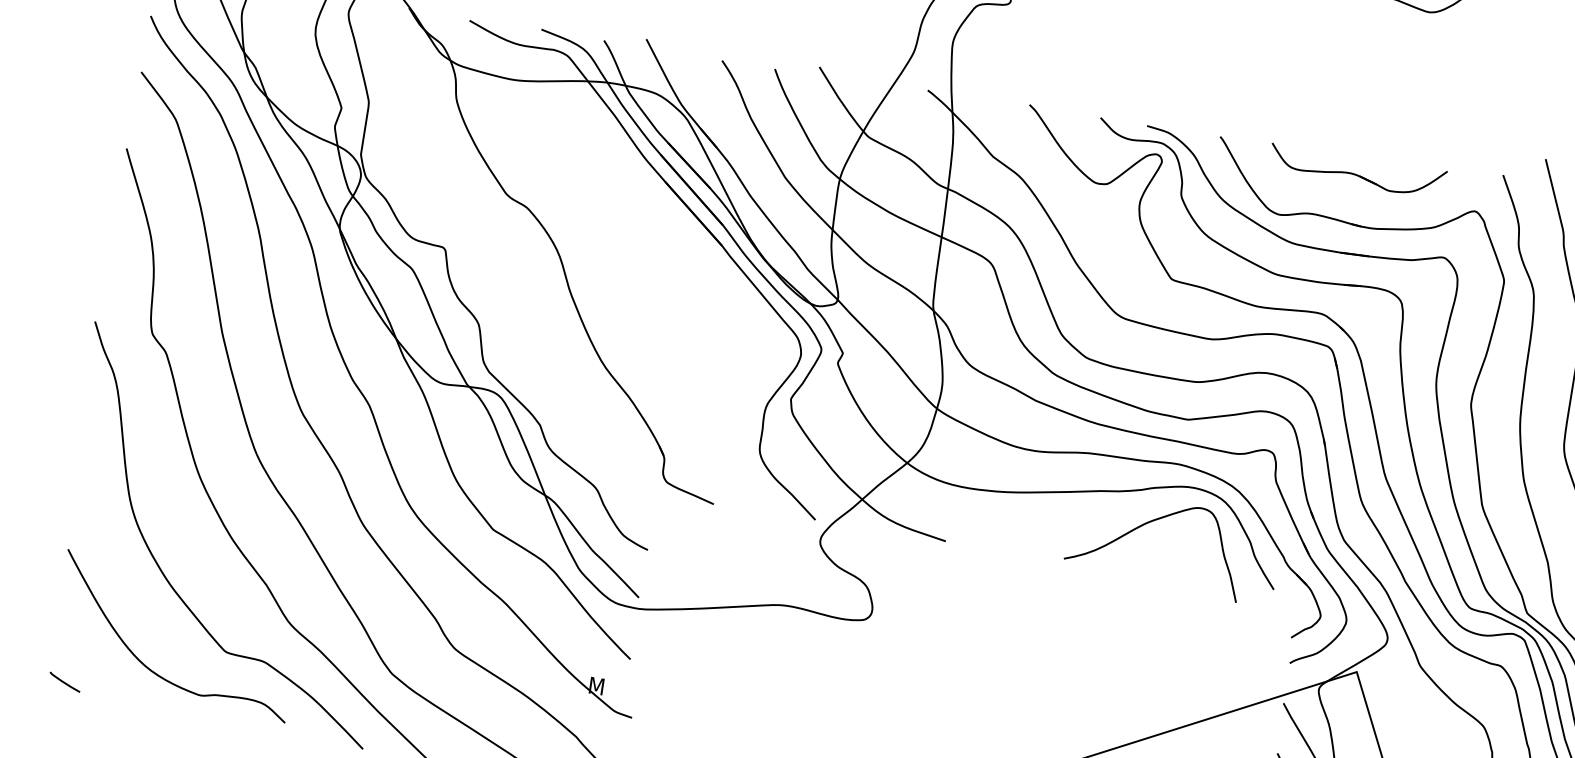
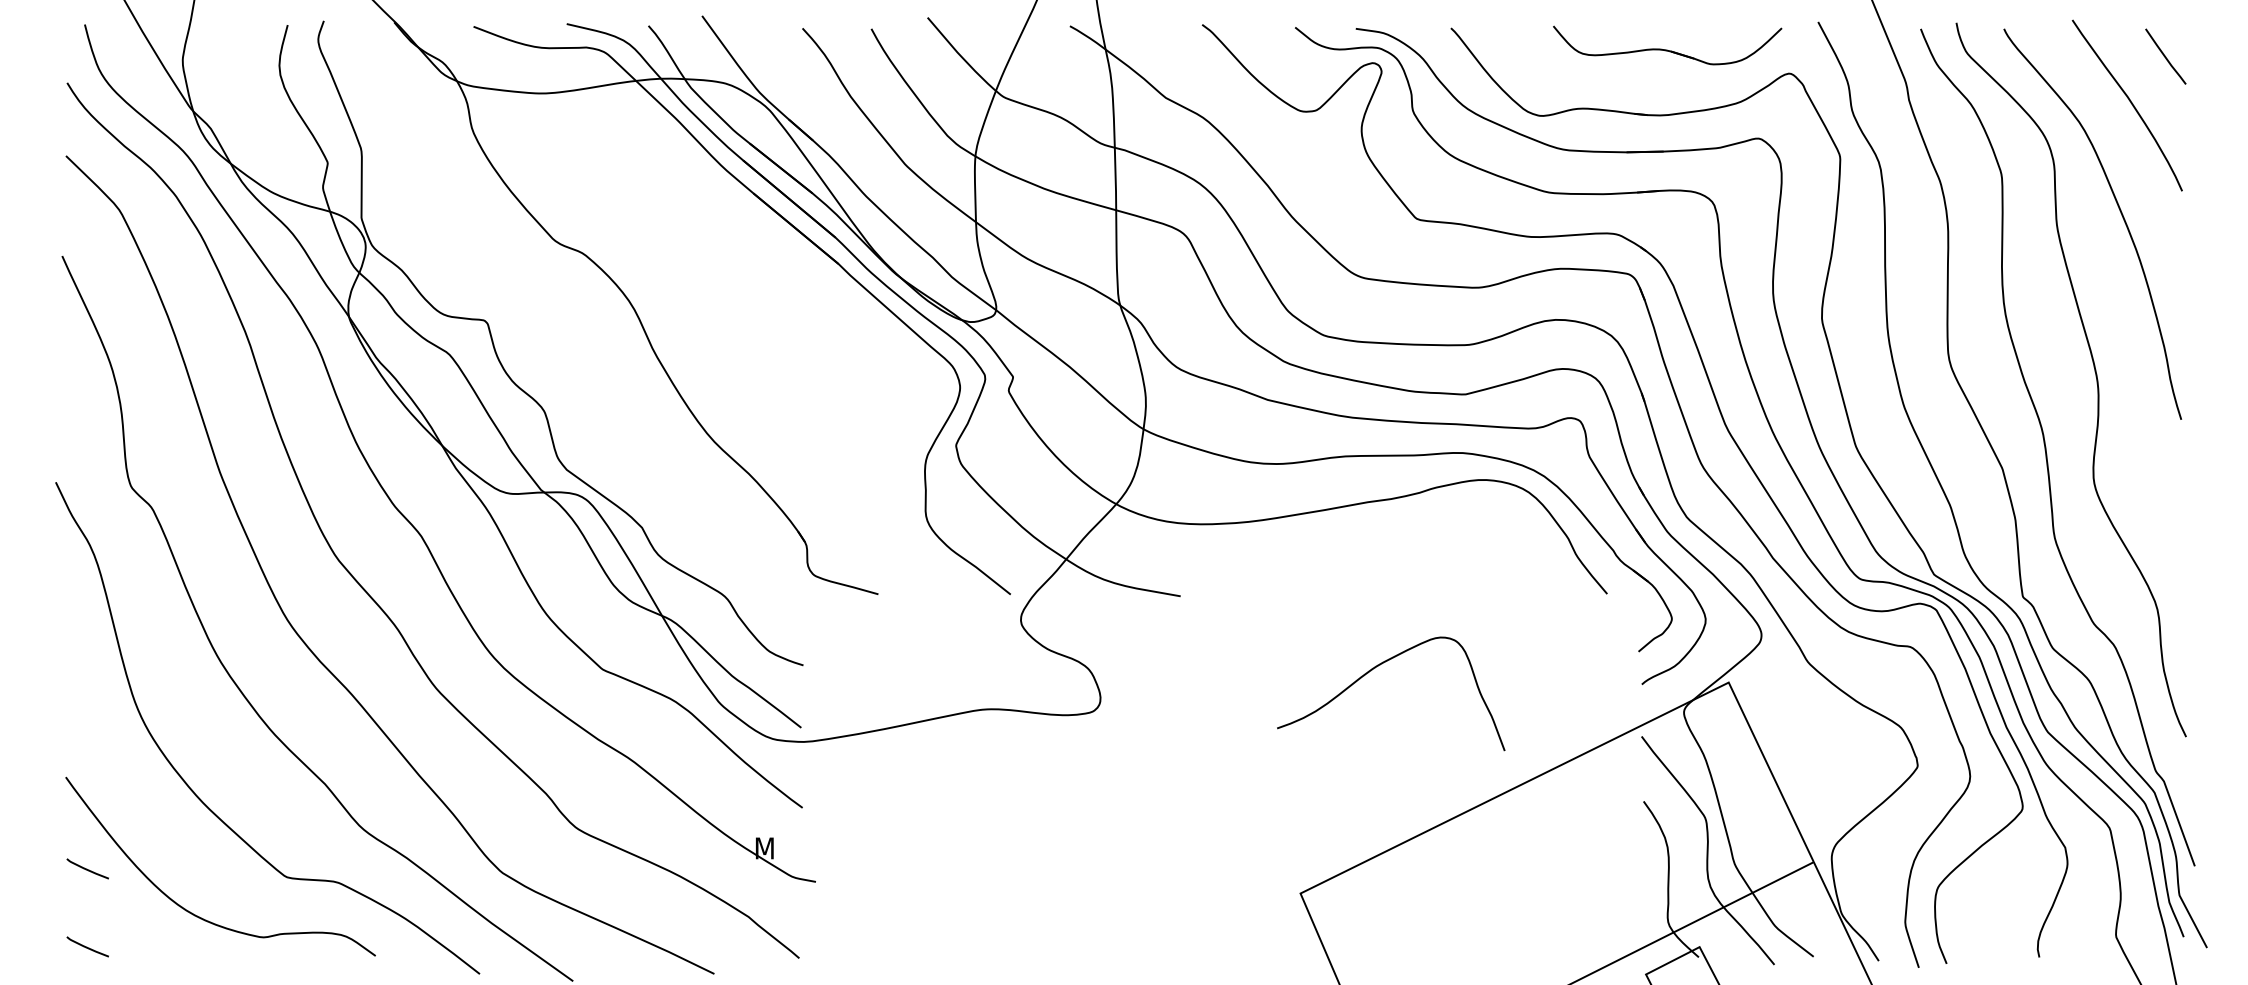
part: (1357, 171) -> (1667, 45), moved
curve: (1146, 524) -> (1375, 668), moved
curve: (74, 621) -> (87, 868), added

